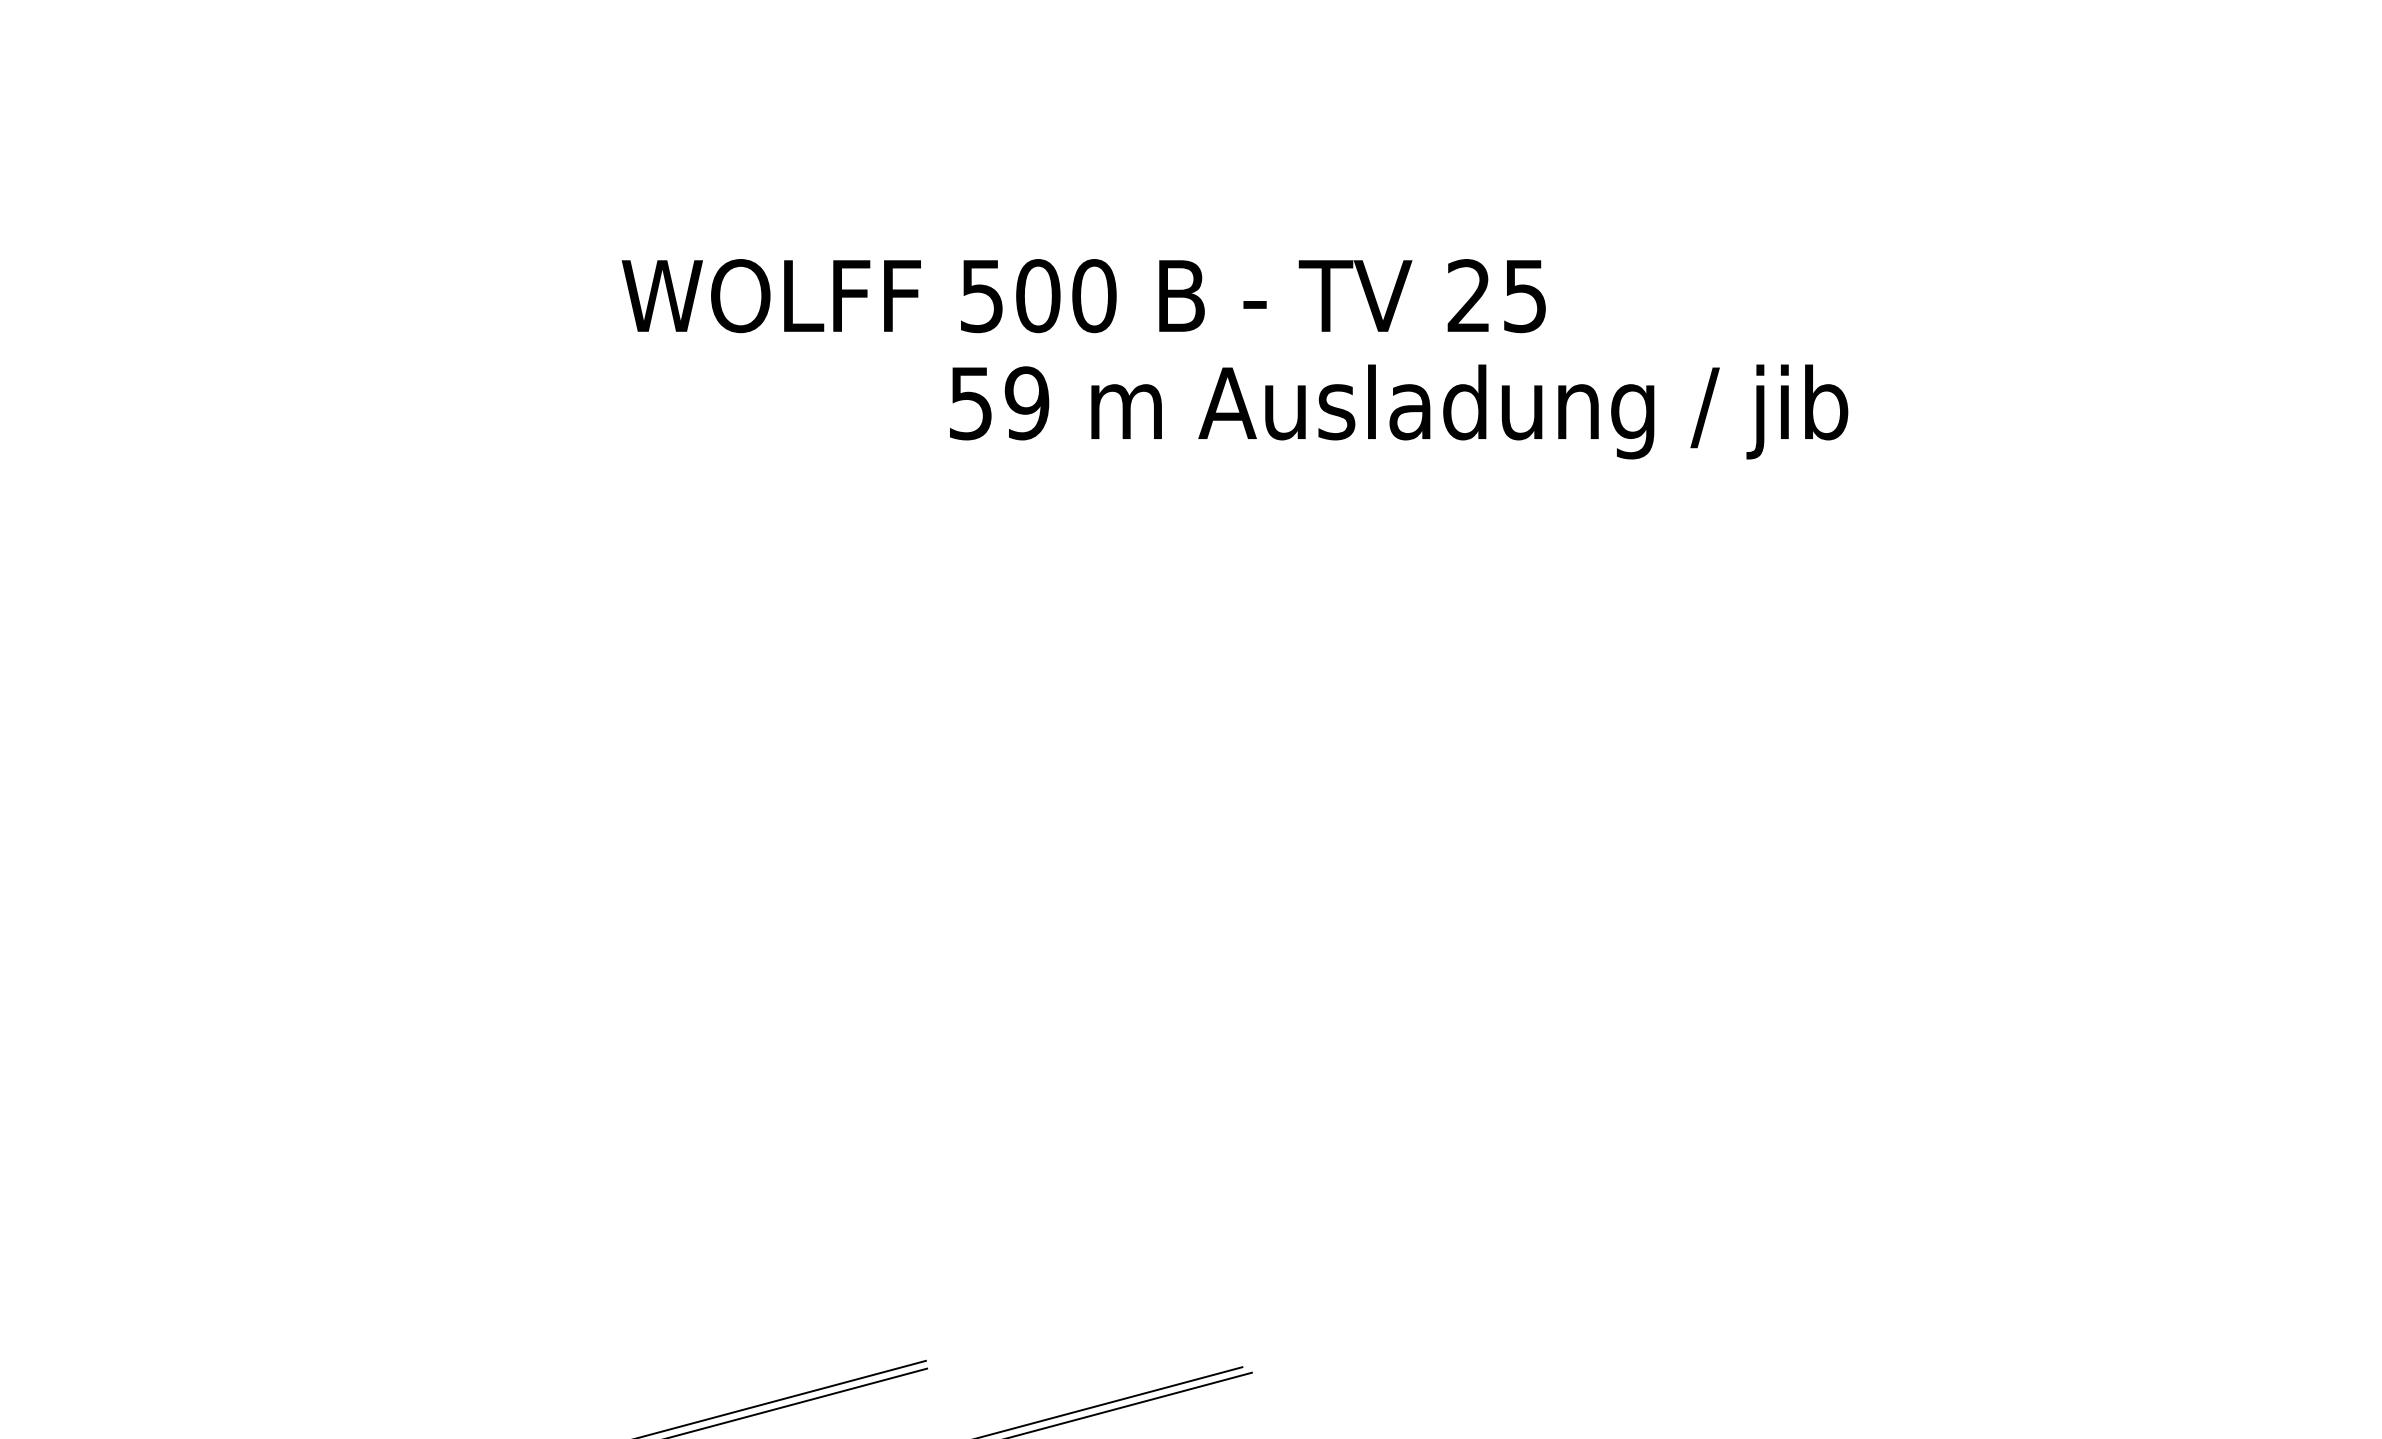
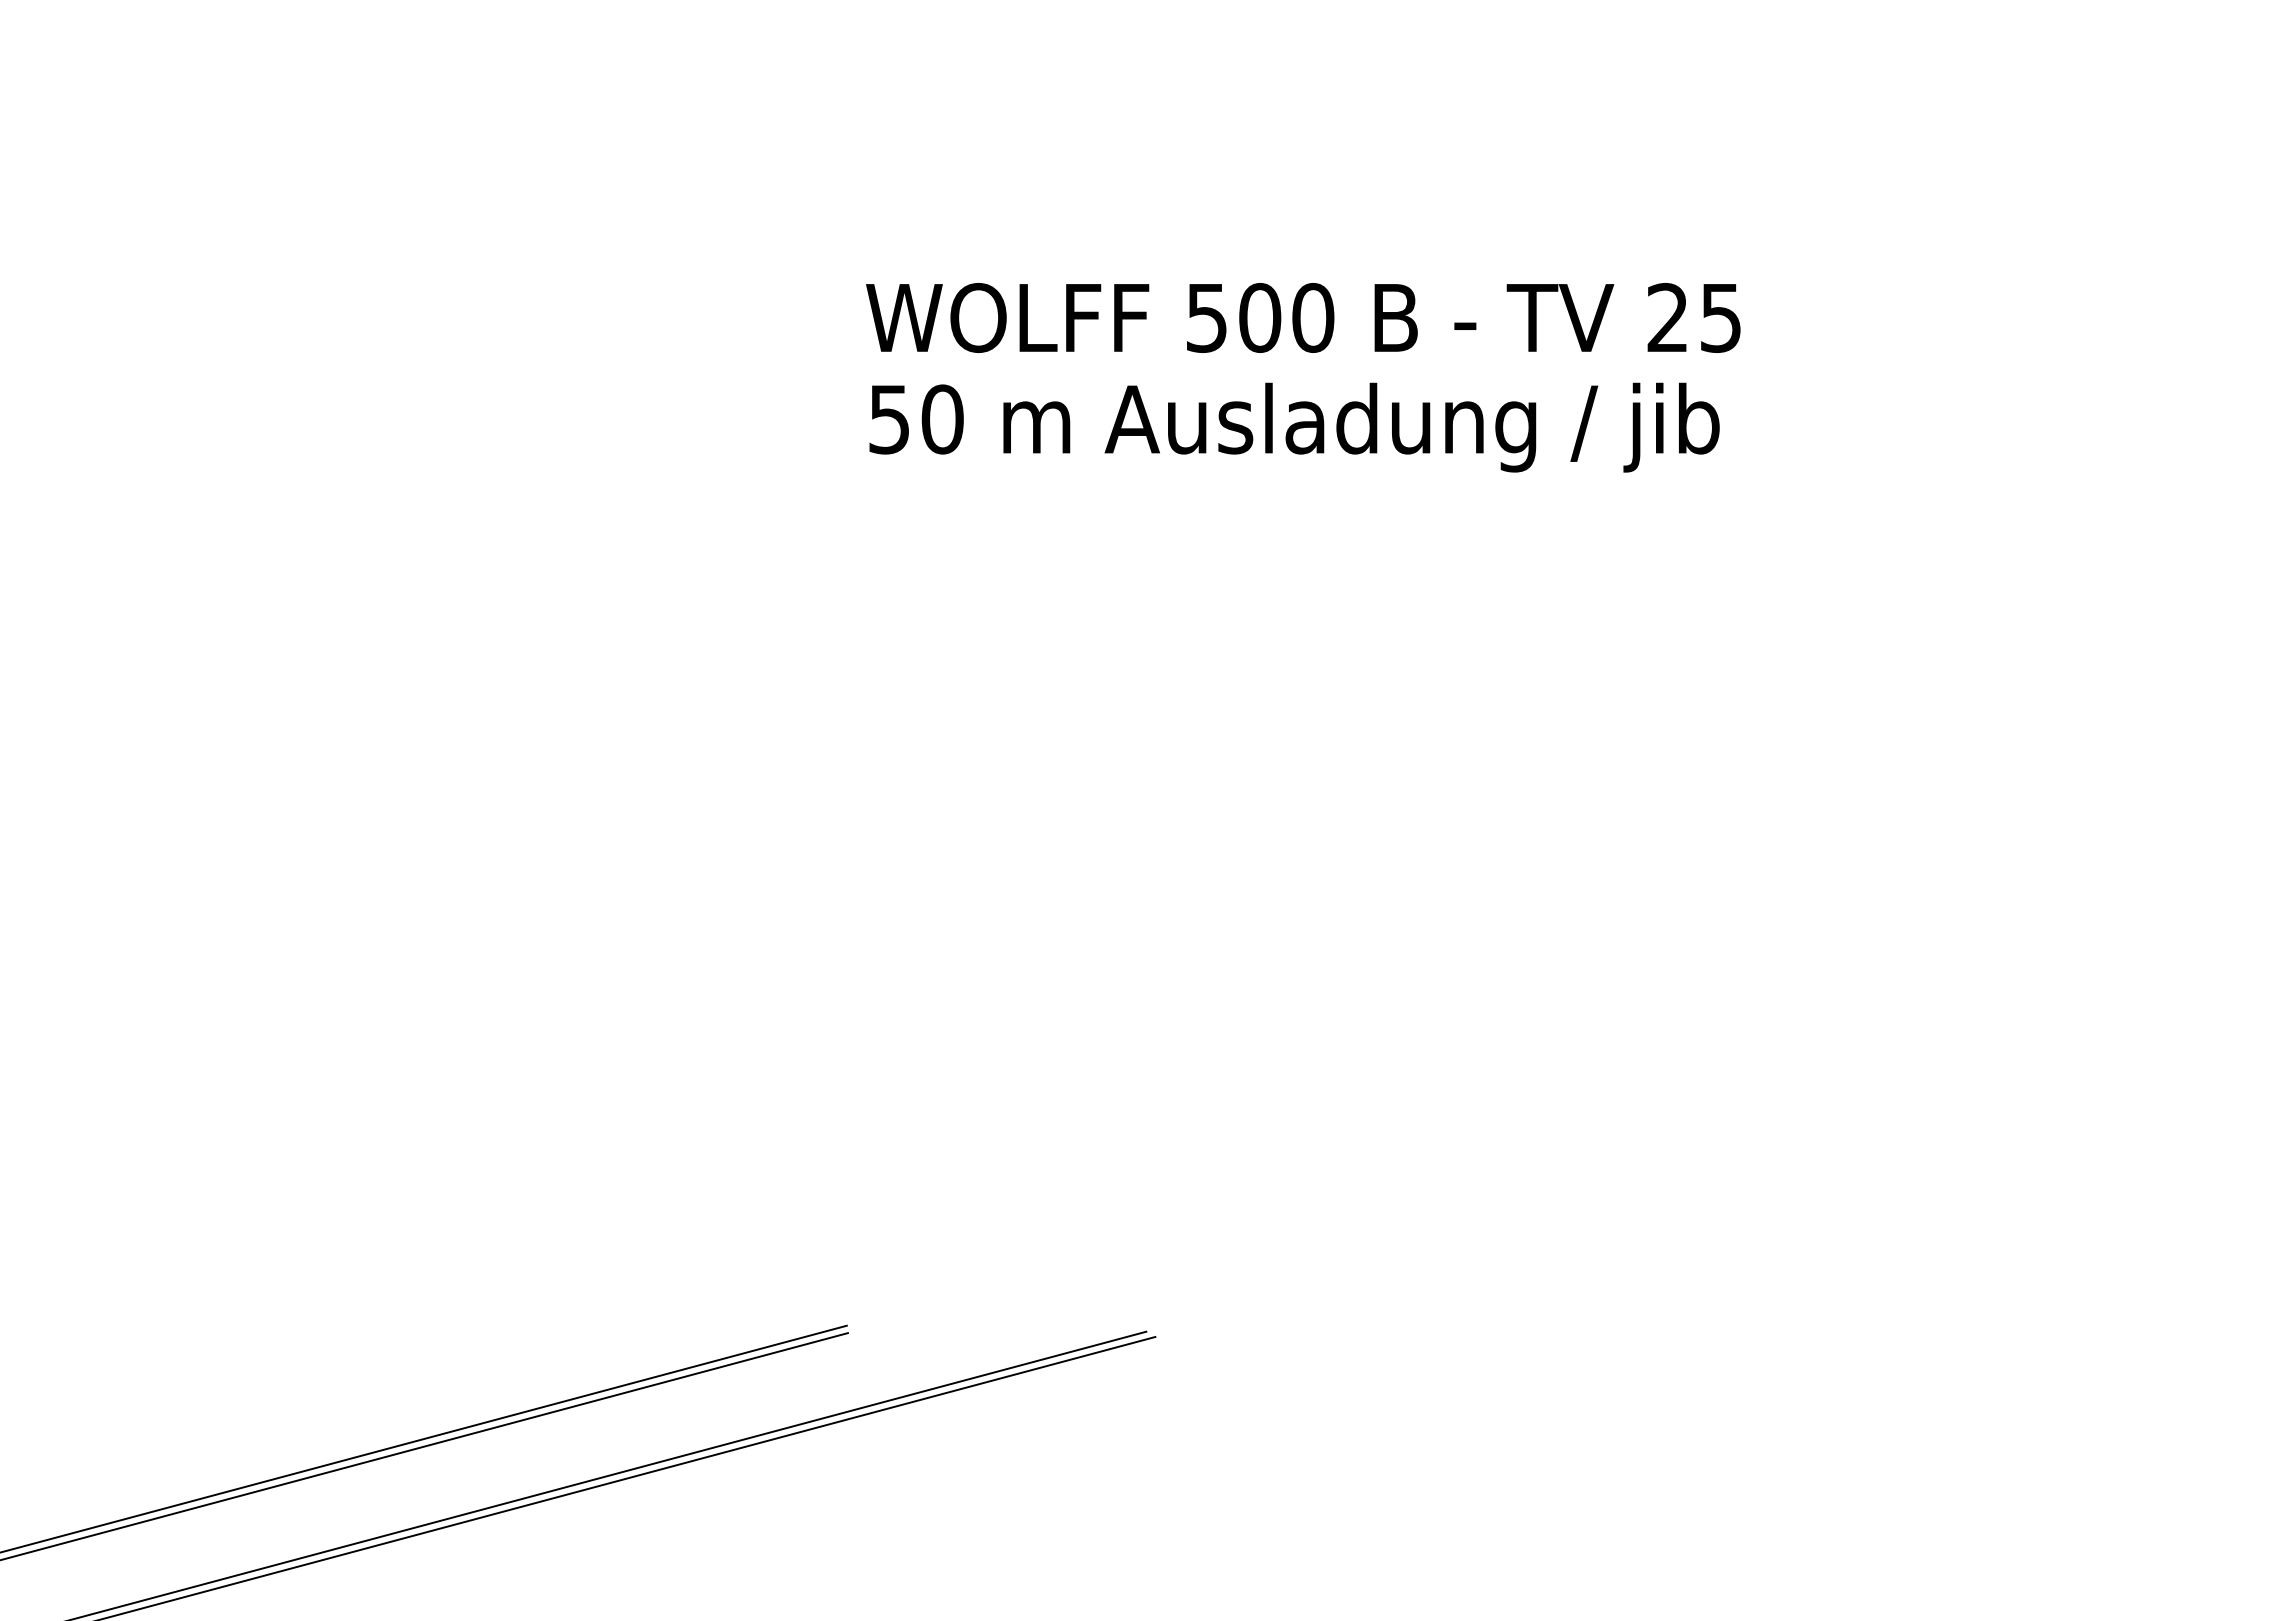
text: (1084, 295) -> (1303, 317), moved
text: (1026, 403) -> (942, 419), 59 -> 50

